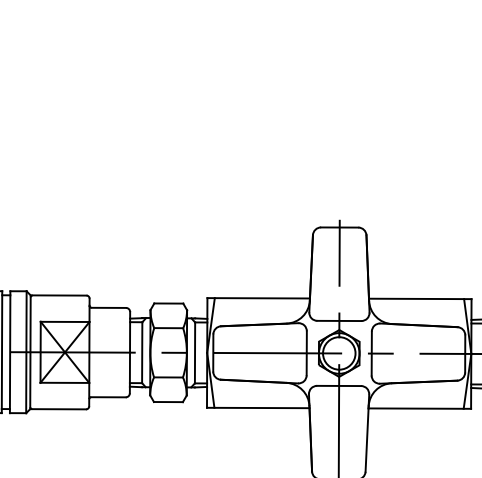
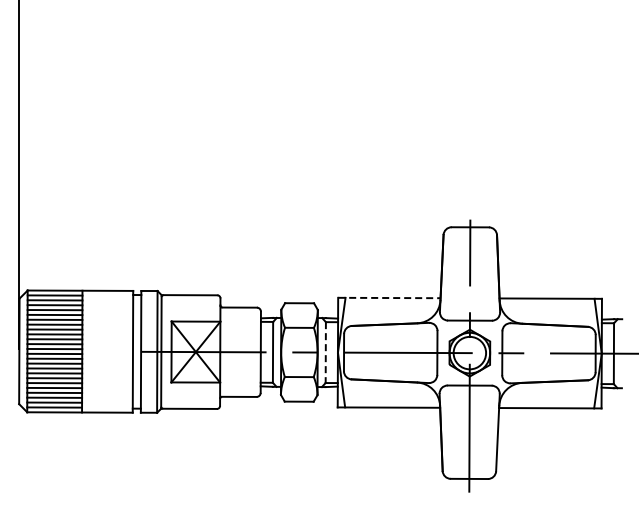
line: (258, 298) -> (389, 298), solid -> dashed
line: (194, 353) -> (325, 353), solid -> dashed

